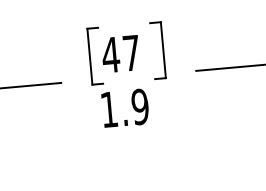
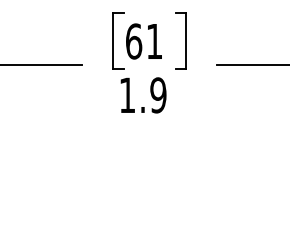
text: (120, 54) -> (143, 41), 47 -> 61

